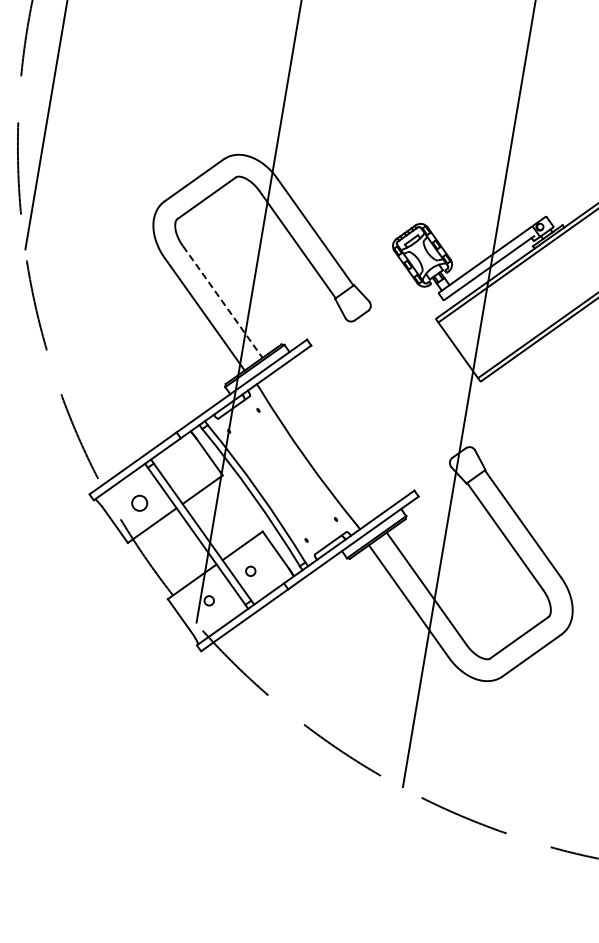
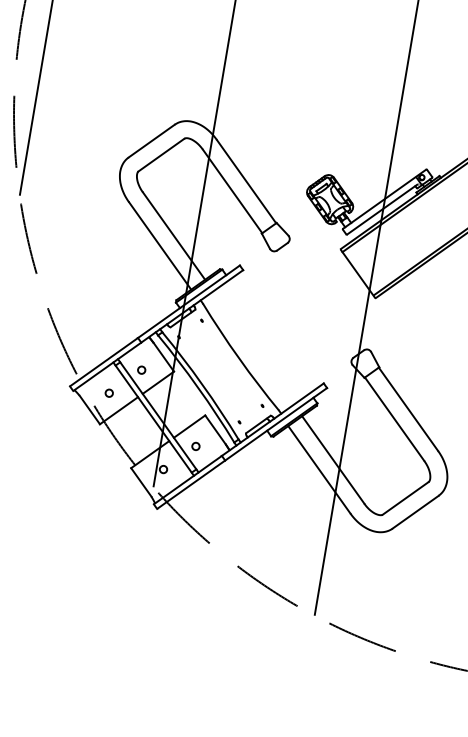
line: (222, 302) -> (173, 236), dashed -> solid
circle: (180, 473) -> (141, 370), added
circle: (139, 502) -> (109, 392), size x0.62

